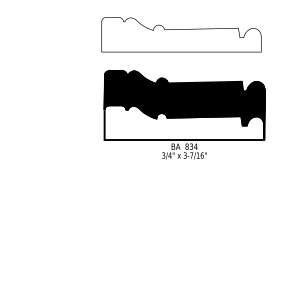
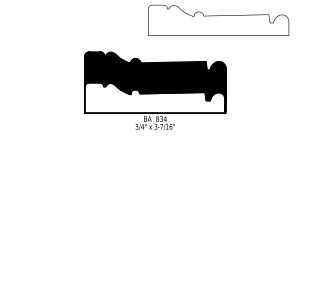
part: (184, 114) -> (155, 90), moved

